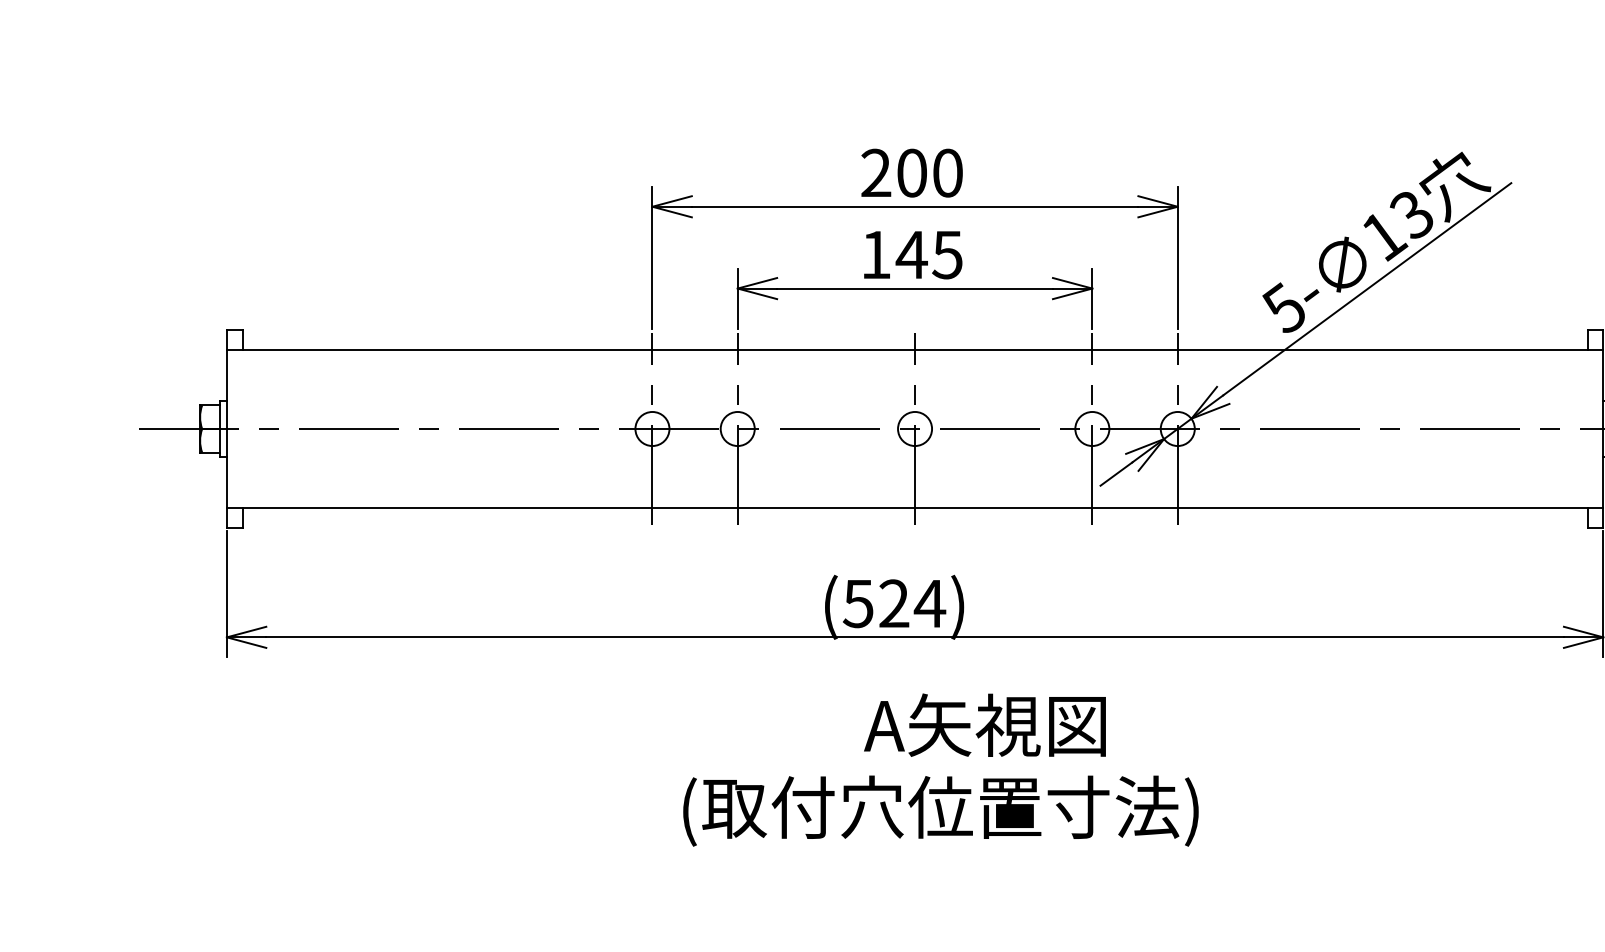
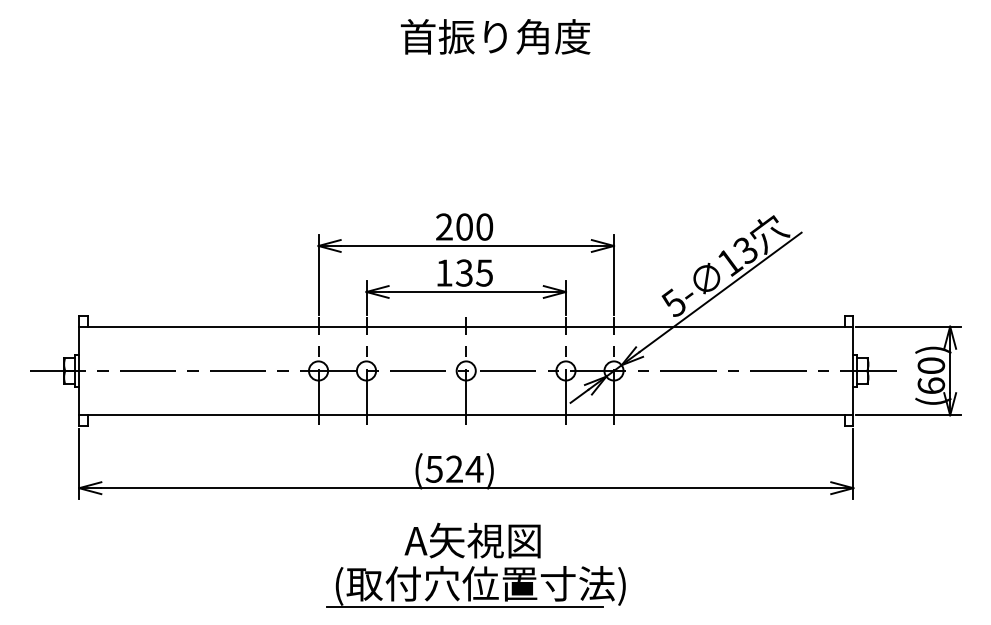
text: (911, 253) -> (464, 272), 145 -> 135
text: (984, 725) -> (472, 540), moved
line: (911, 847) -> (464, 606), added

